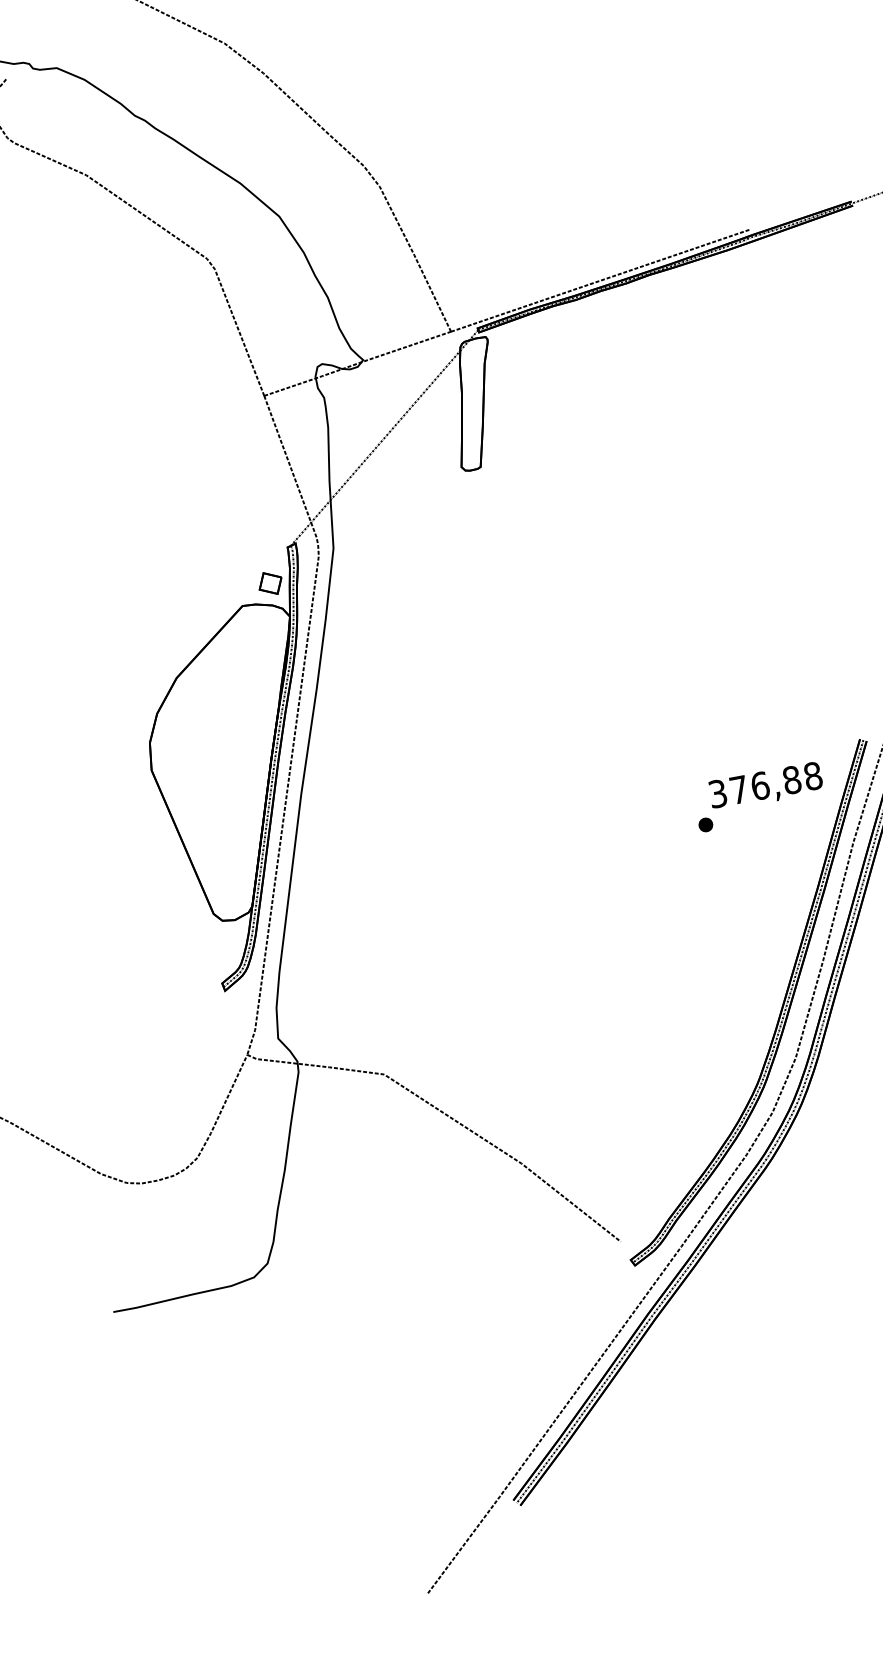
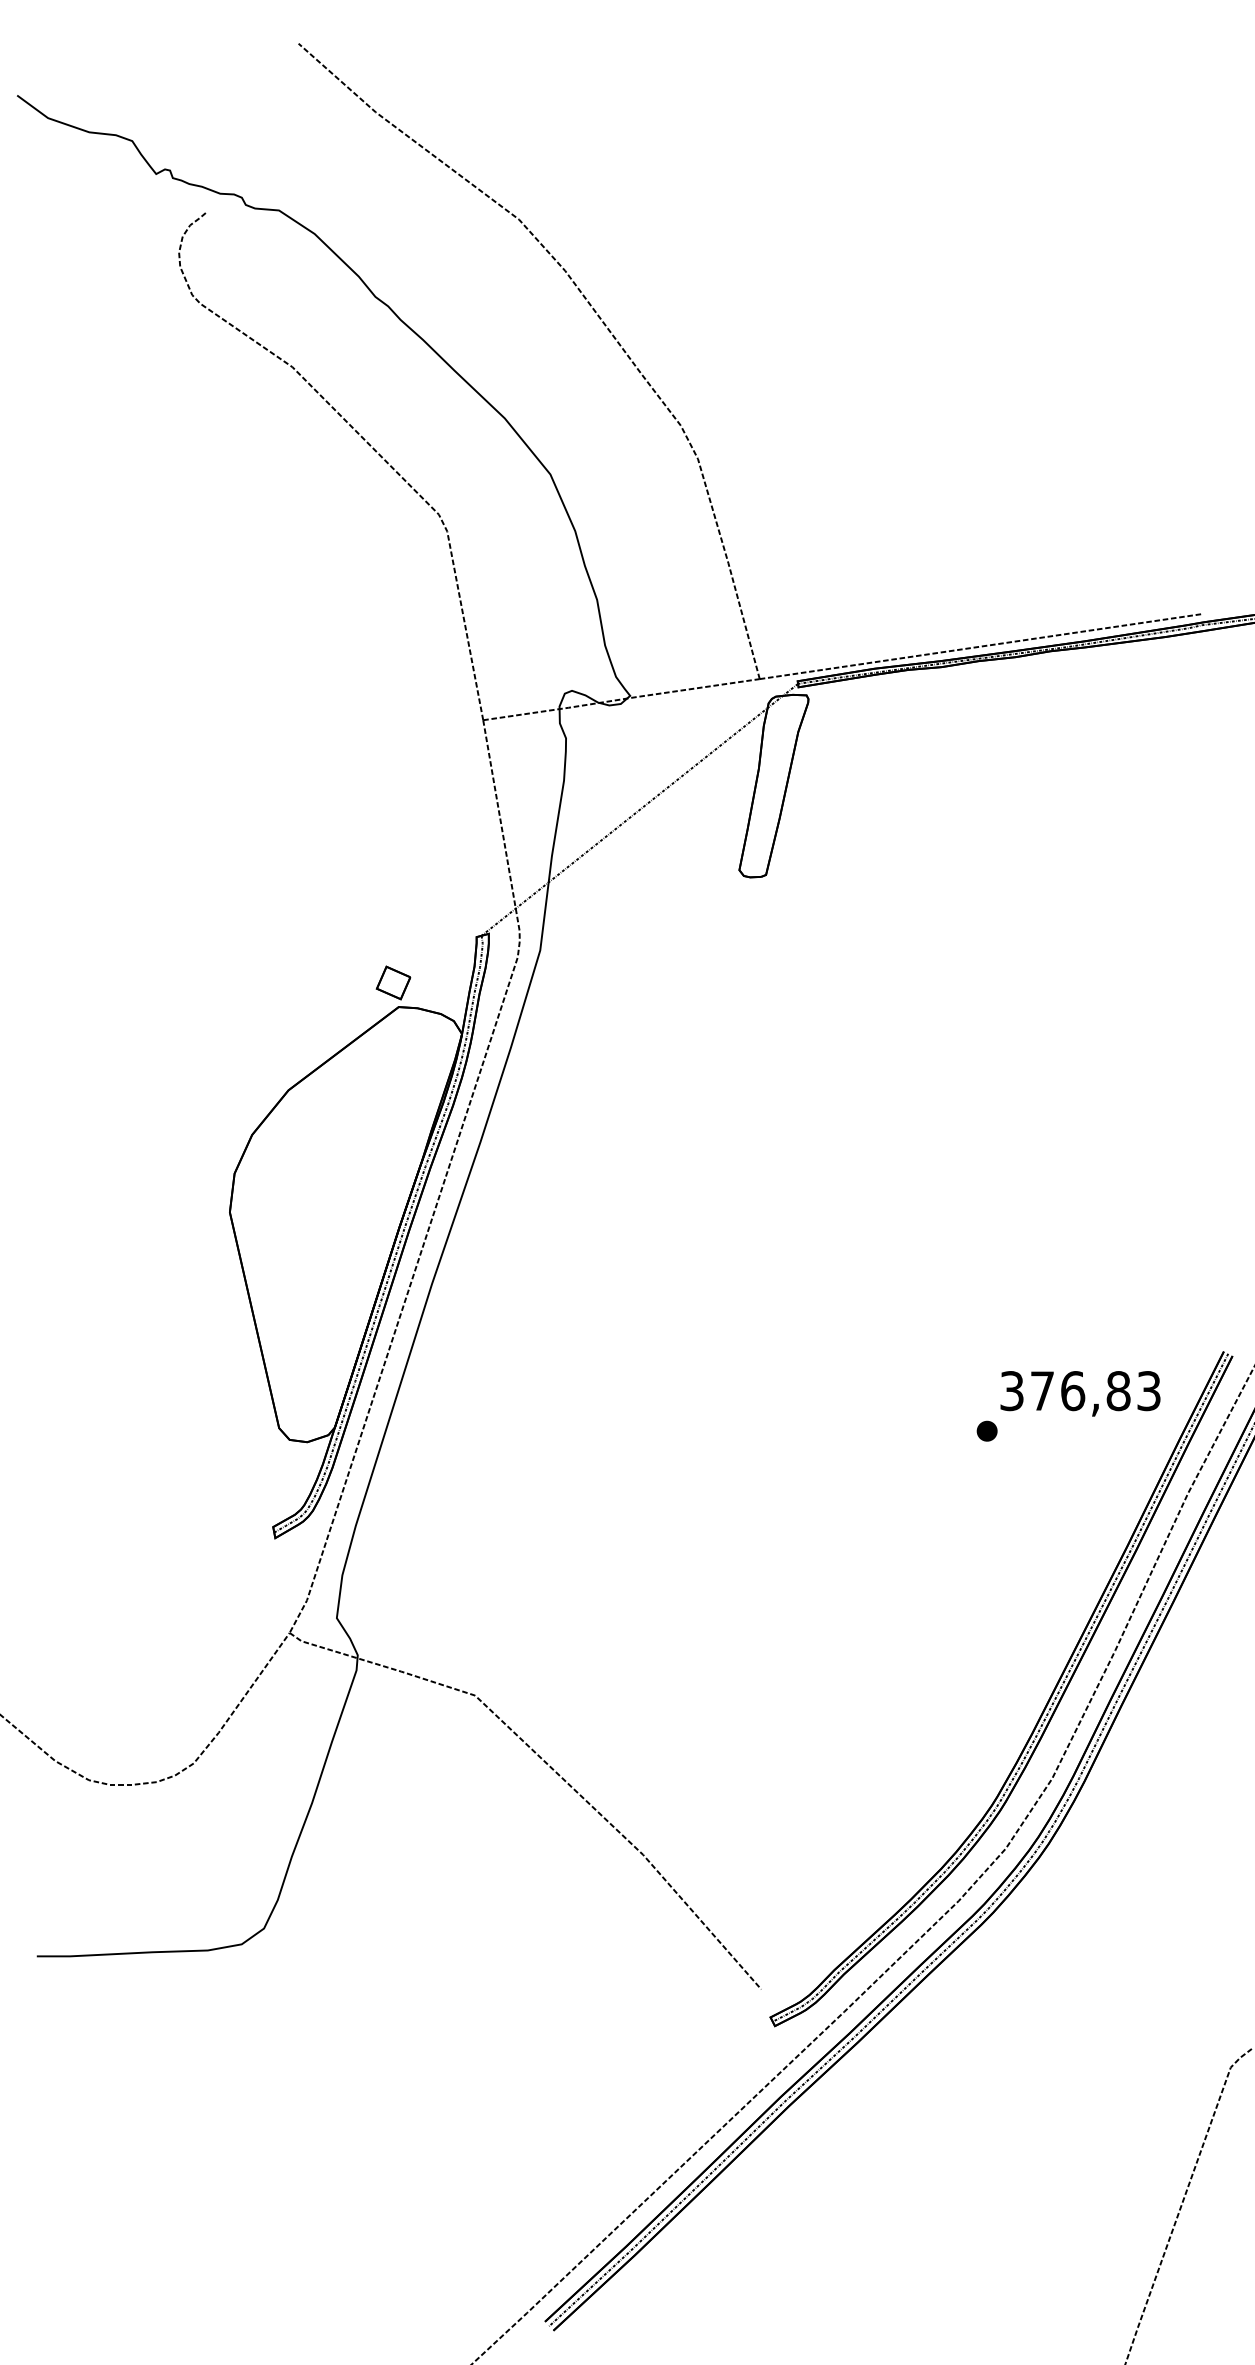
part: (270, 583) -> (393, 982), moved
text: (813, 776) -> (1149, 1391), 376,88 -> 376,83

